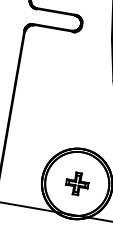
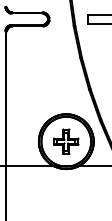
part: (77, 183) -> (66, 141), size x1.43

